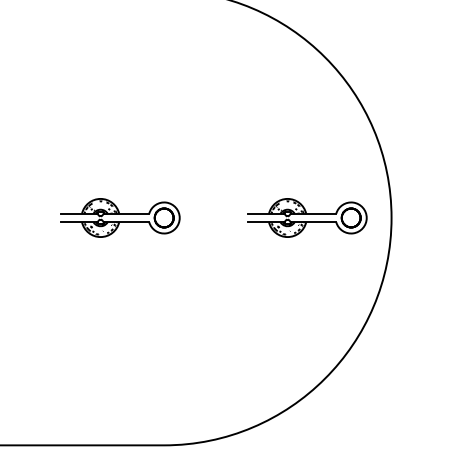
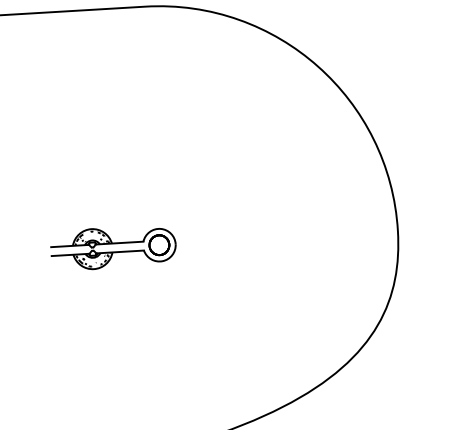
part: (307, 217) -> (309, 235), removed

